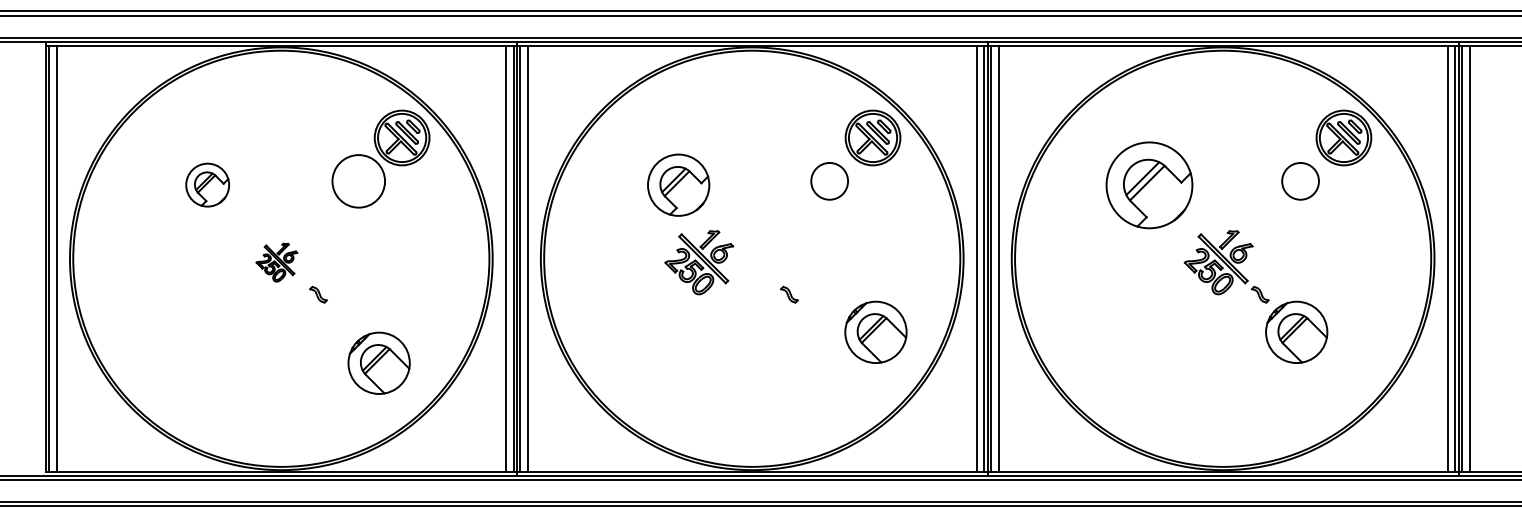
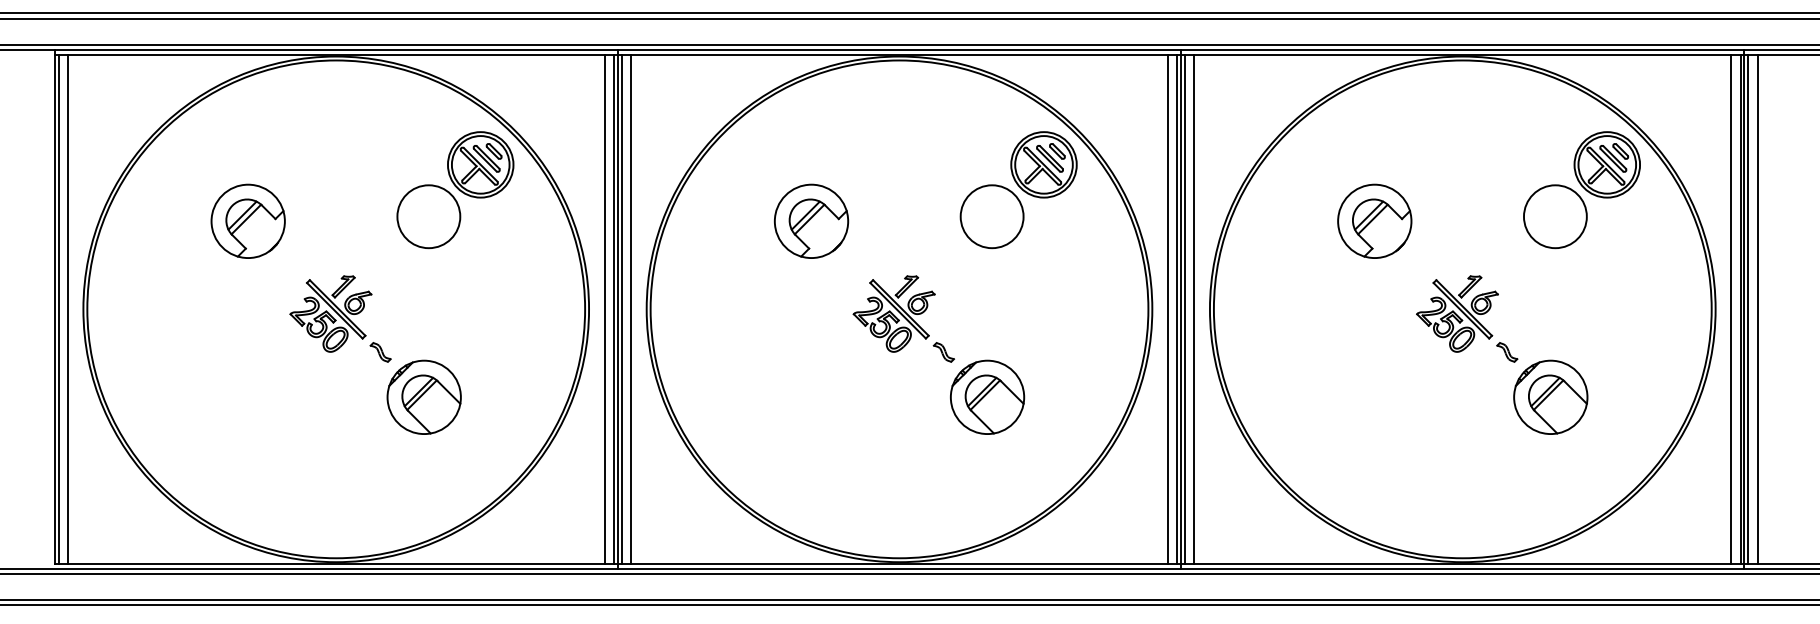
circle: (829, 181) -> (991, 216), size x1.43
circle: (1299, 181) -> (1554, 216), size x1.43
part: (207, 184) -> (247, 220), size x1.43
part: (1149, 184) -> (1374, 220), size x0.71
part: (276, 262) -> (330, 313), size x1.67
part: (698, 262) -> (893, 313), moved
part: (875, 331) -> (987, 396), moved
part: (378, 362) -> (423, 396), moved

